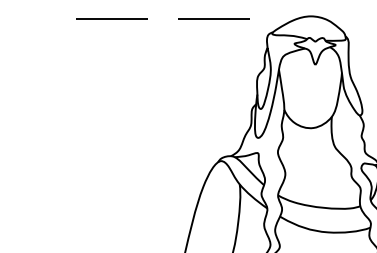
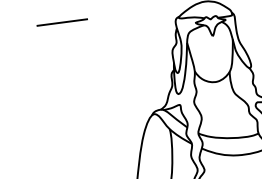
line: (213, 18) -> (135, 12), removed

